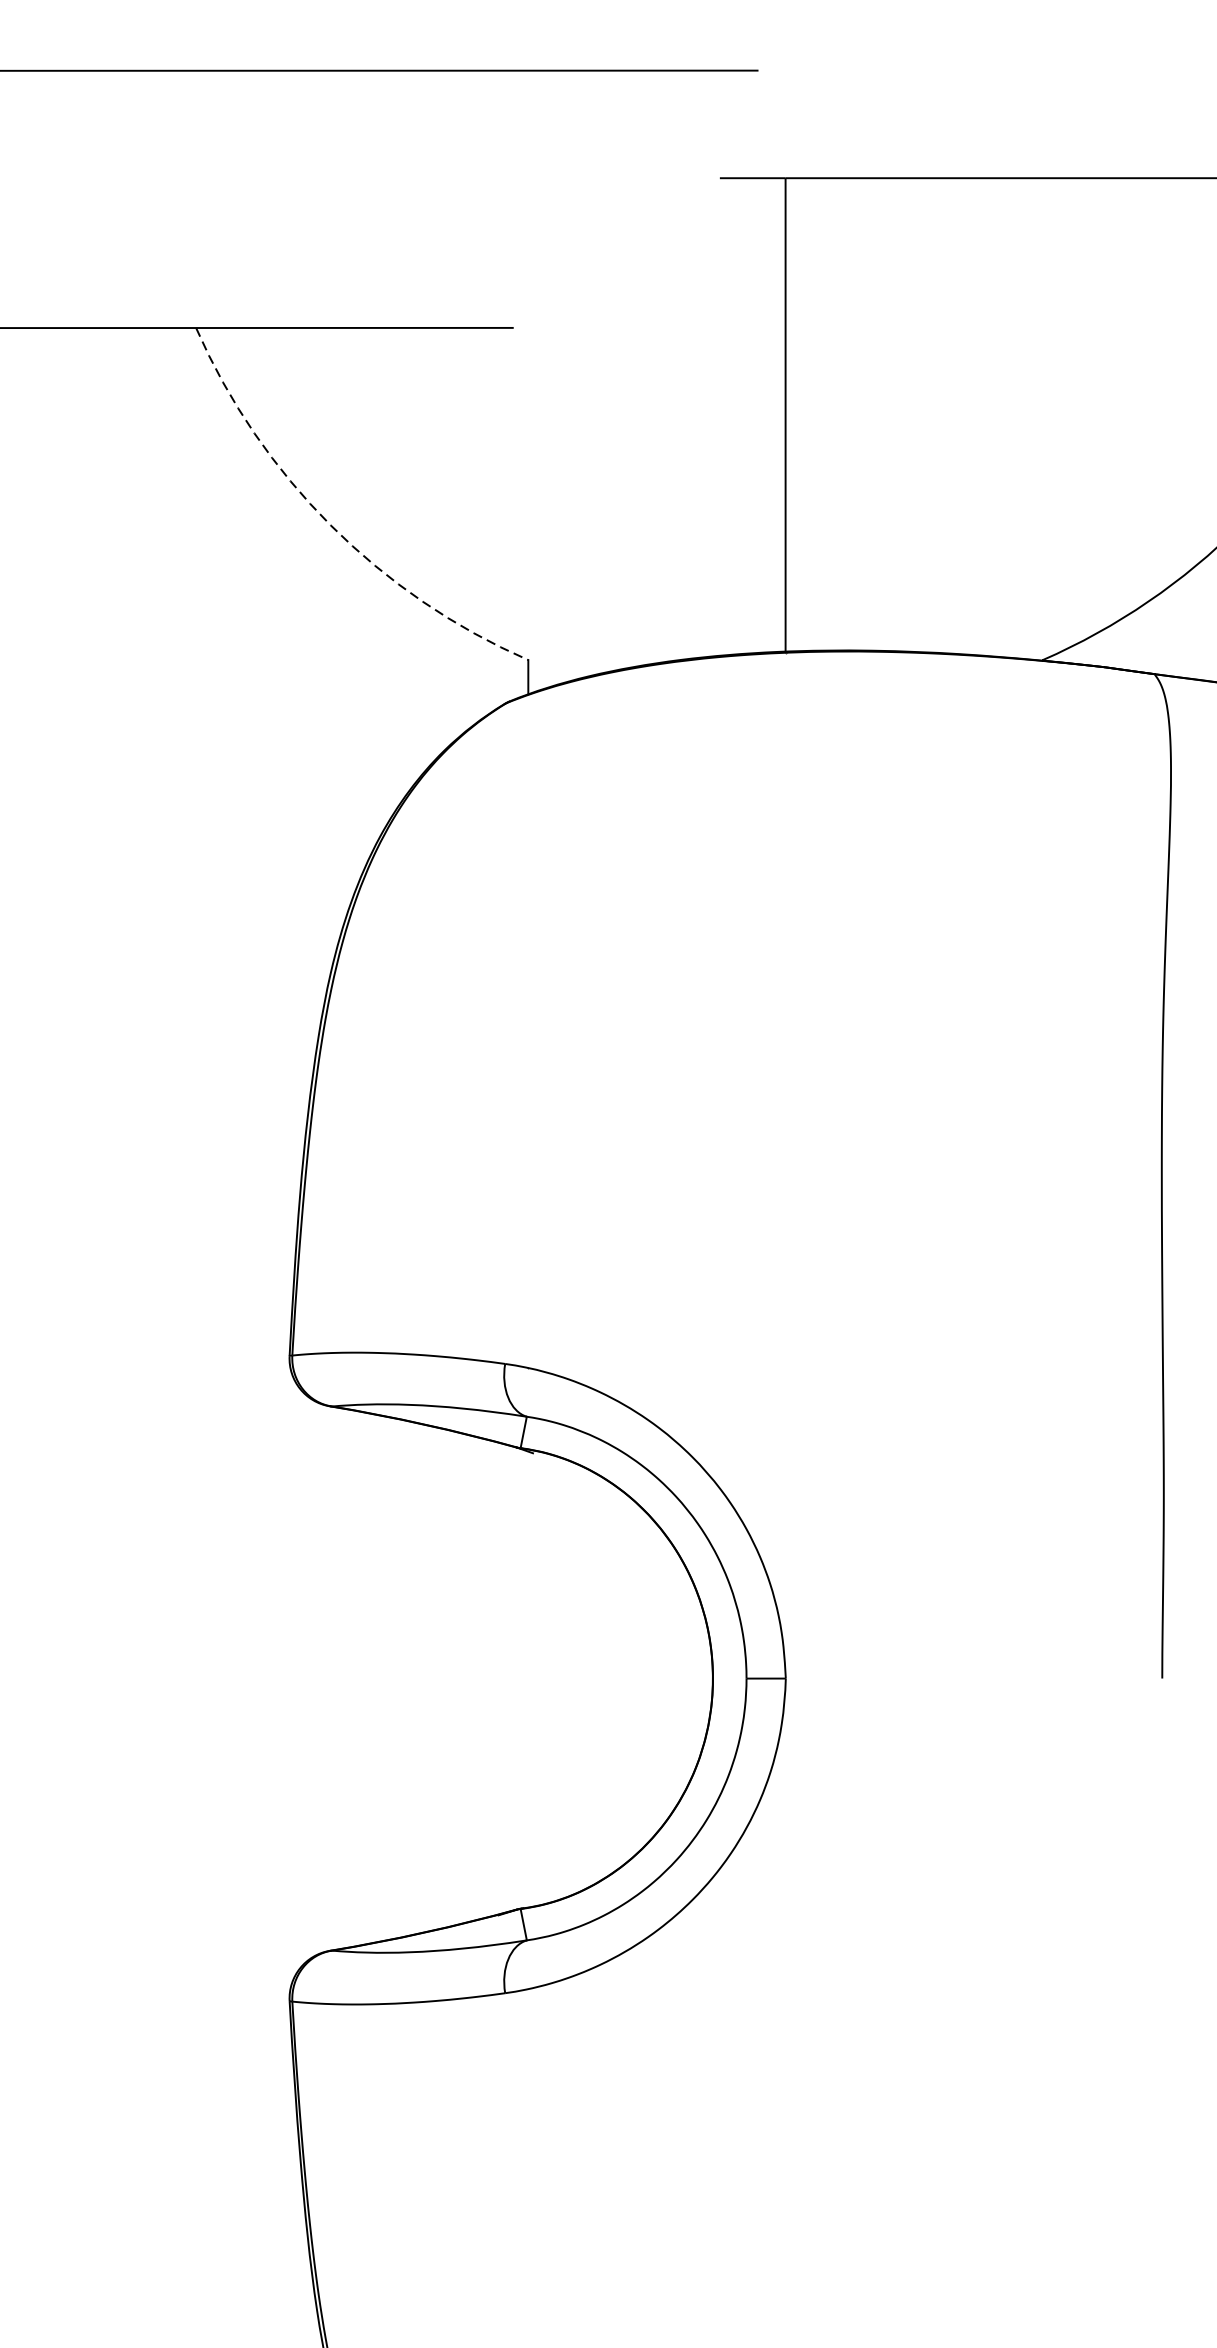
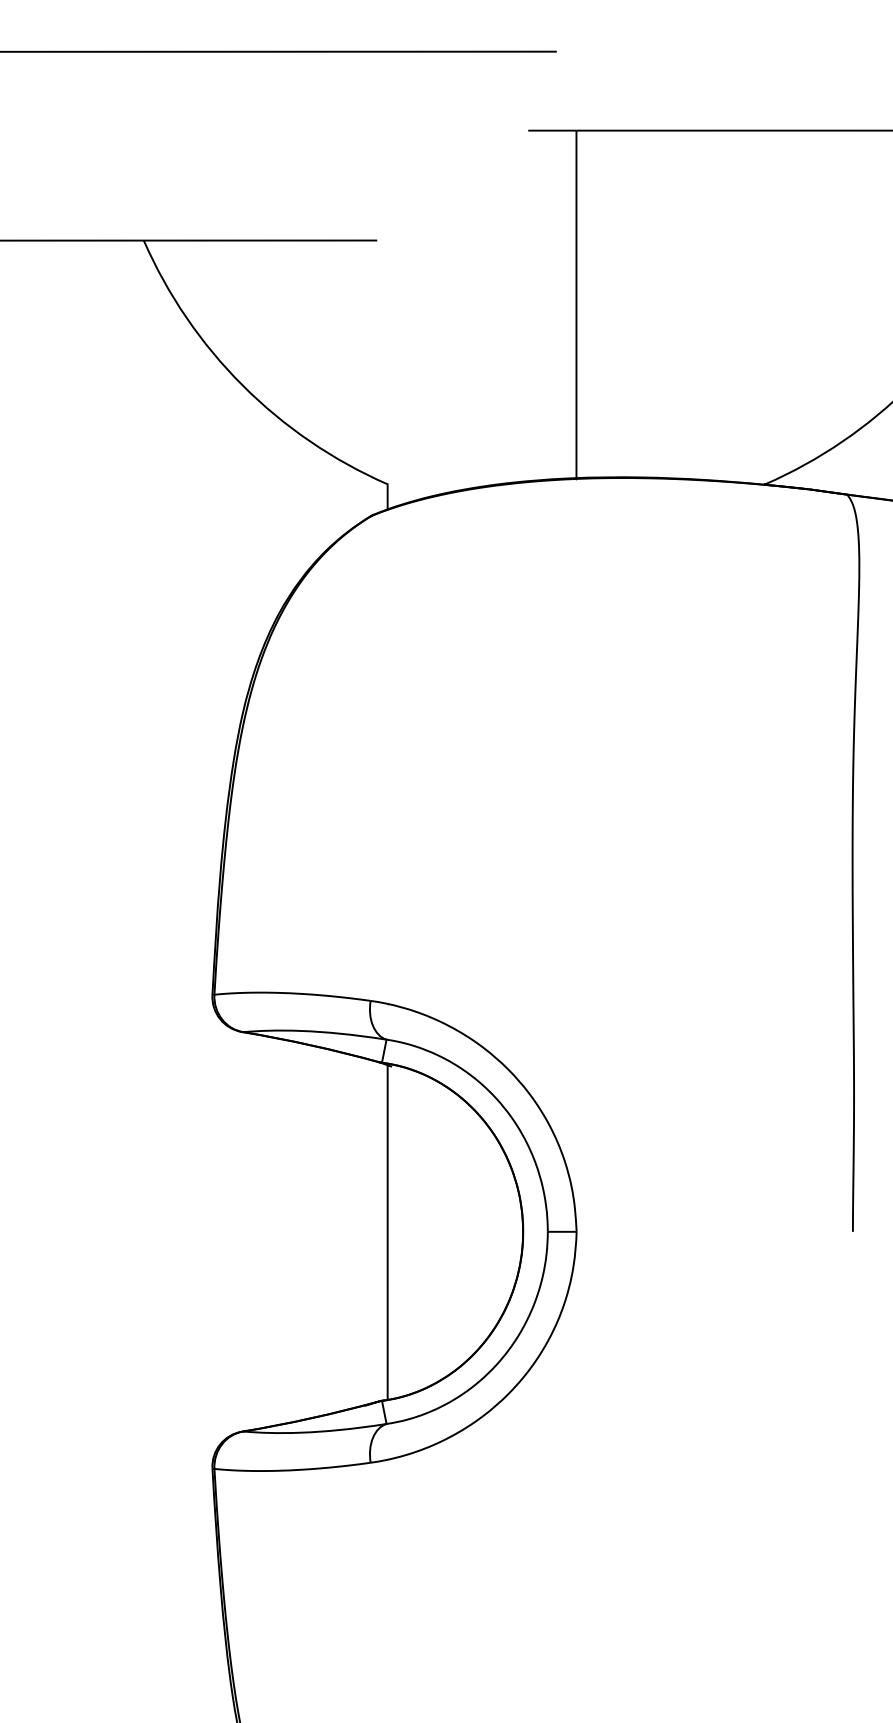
arc: (330, 525) -> (242, 385), dashed -> solid
line: (528, 1678) -> (387, 1231), added

